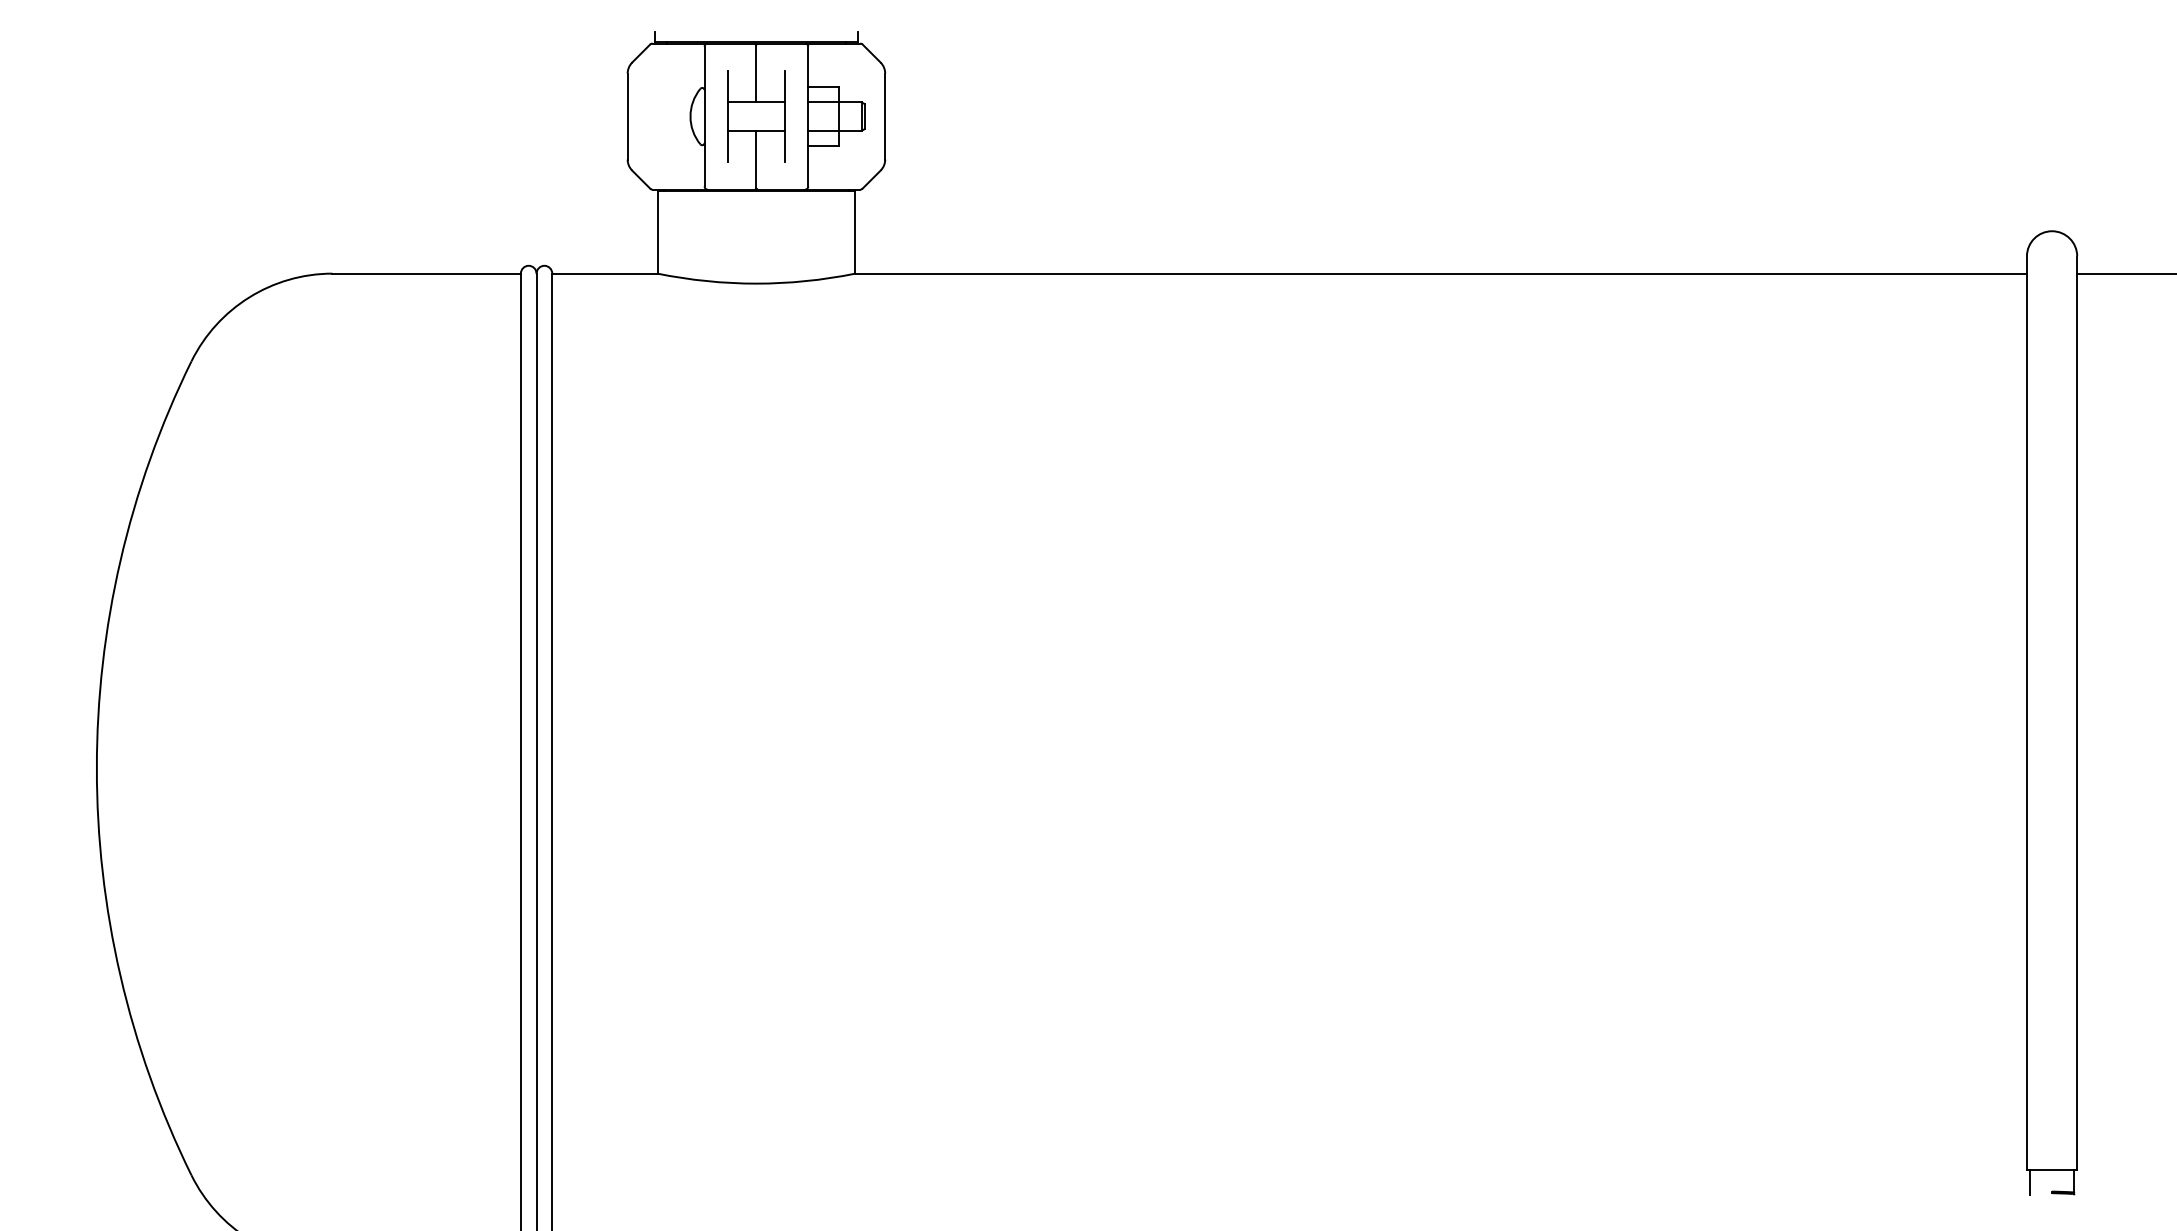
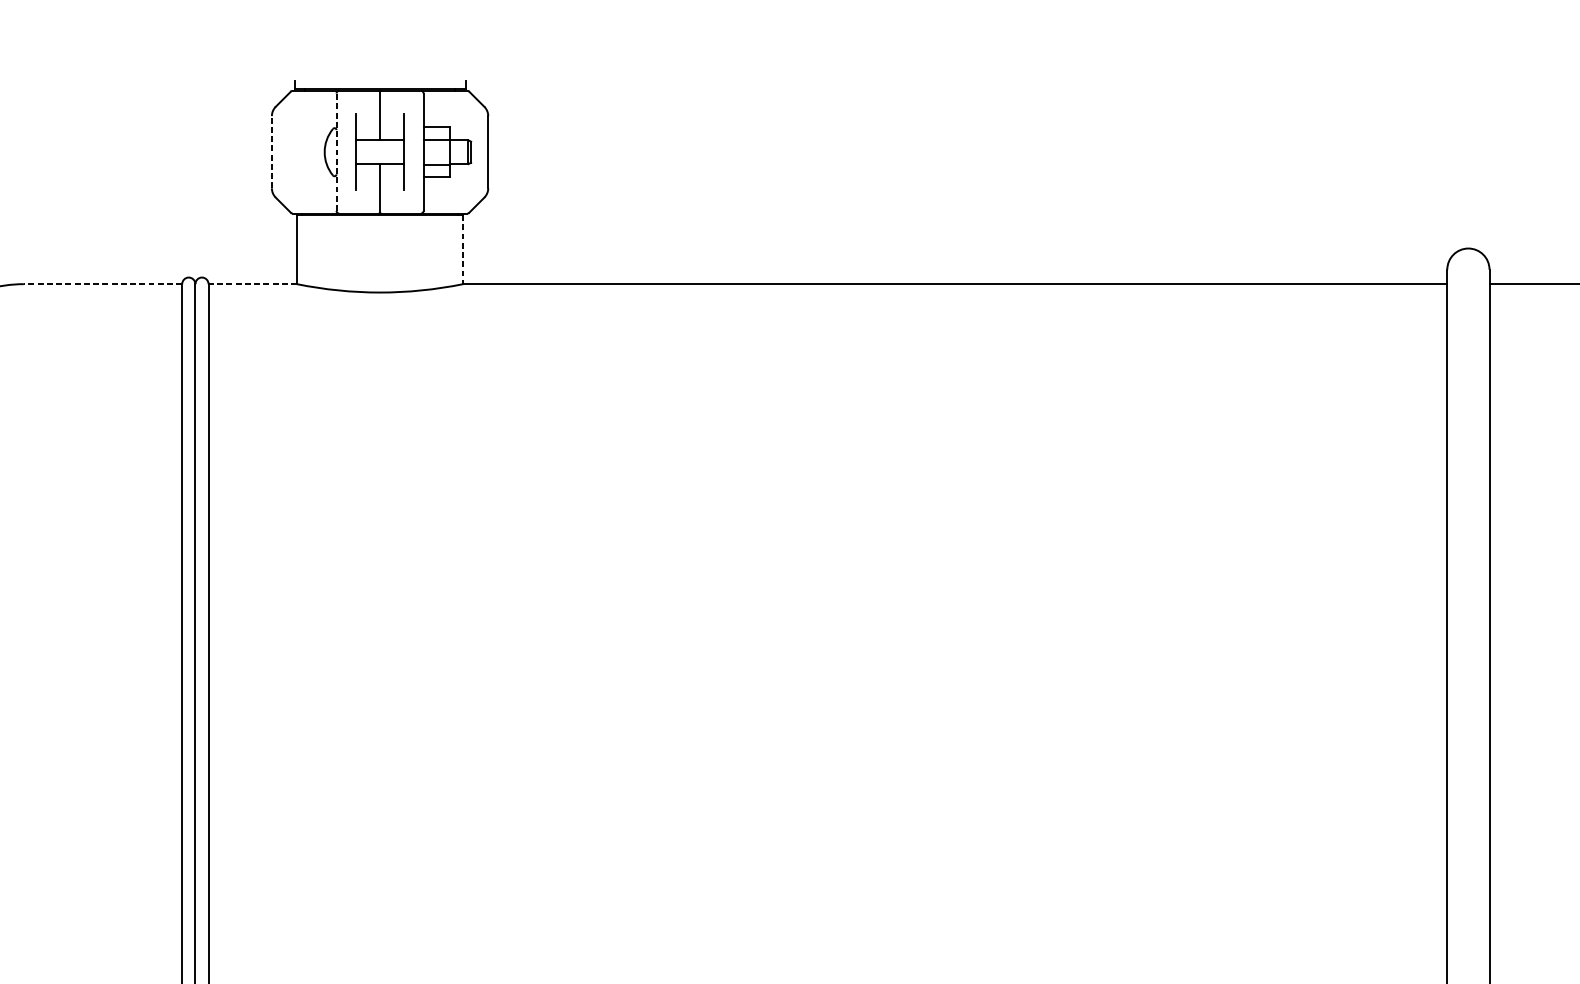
line: (627, 116) -> (271, 152), solid -> dashed
line: (704, 116) -> (336, 152), solid -> dashed
line: (855, 233) -> (463, 250), solid -> dashed
line: (426, 273) -> (102, 284), solid -> dashed
line: (604, 273) -> (252, 284), solid -> dashed

